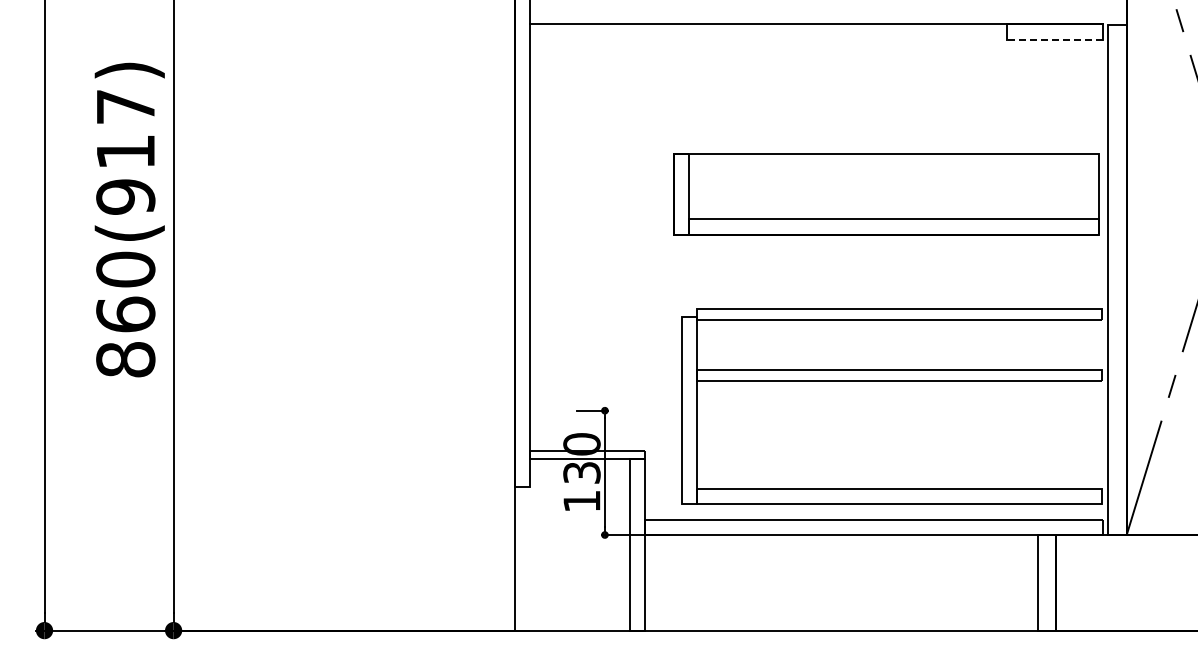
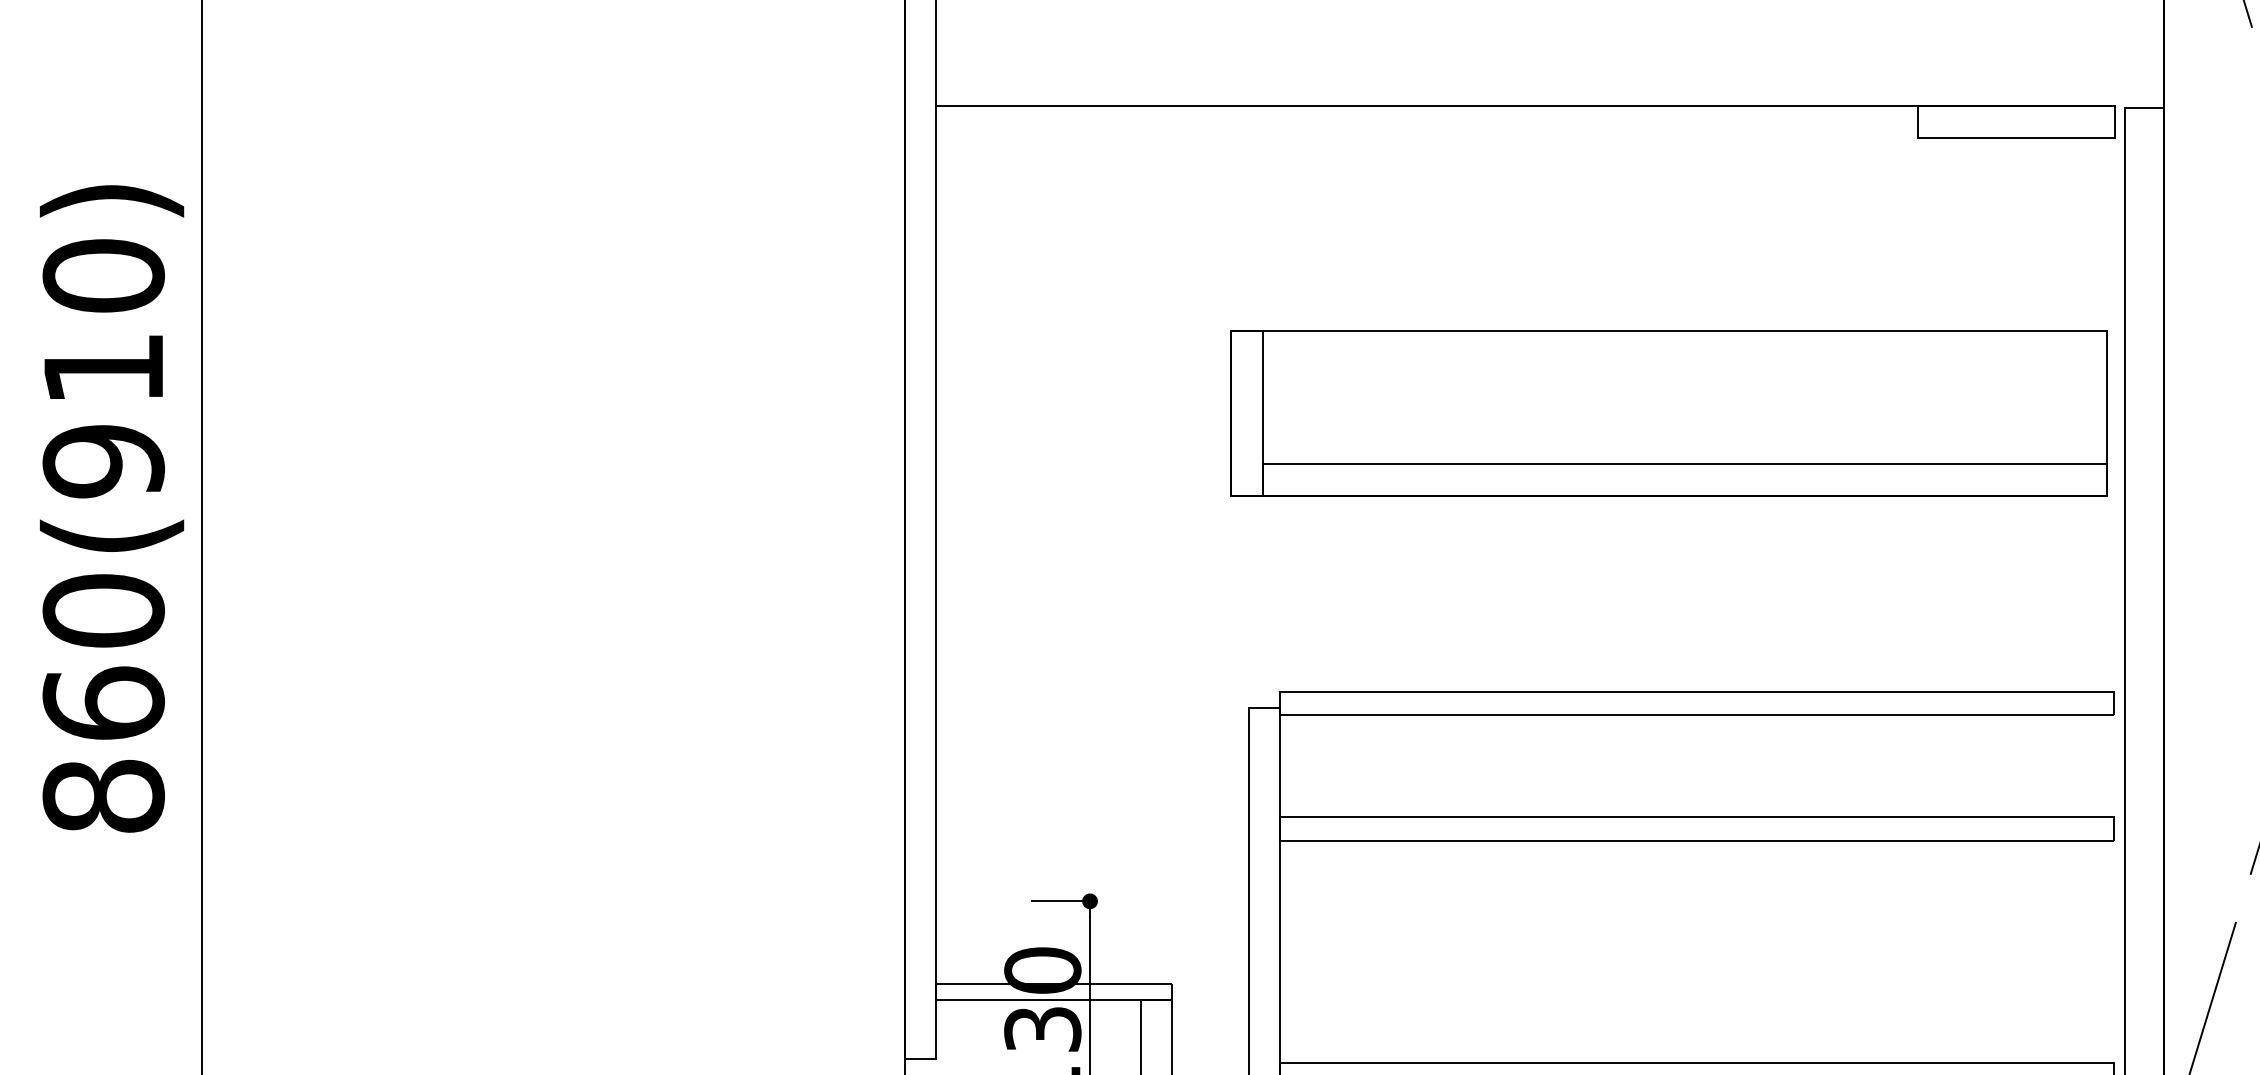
line: (1055, 39) -> (2017, 137), dashed -> solid
text: (125, 106) -> (103, 275), 860(917) -> 860(910)
part: (886, 194) -> (1669, 413), moved

